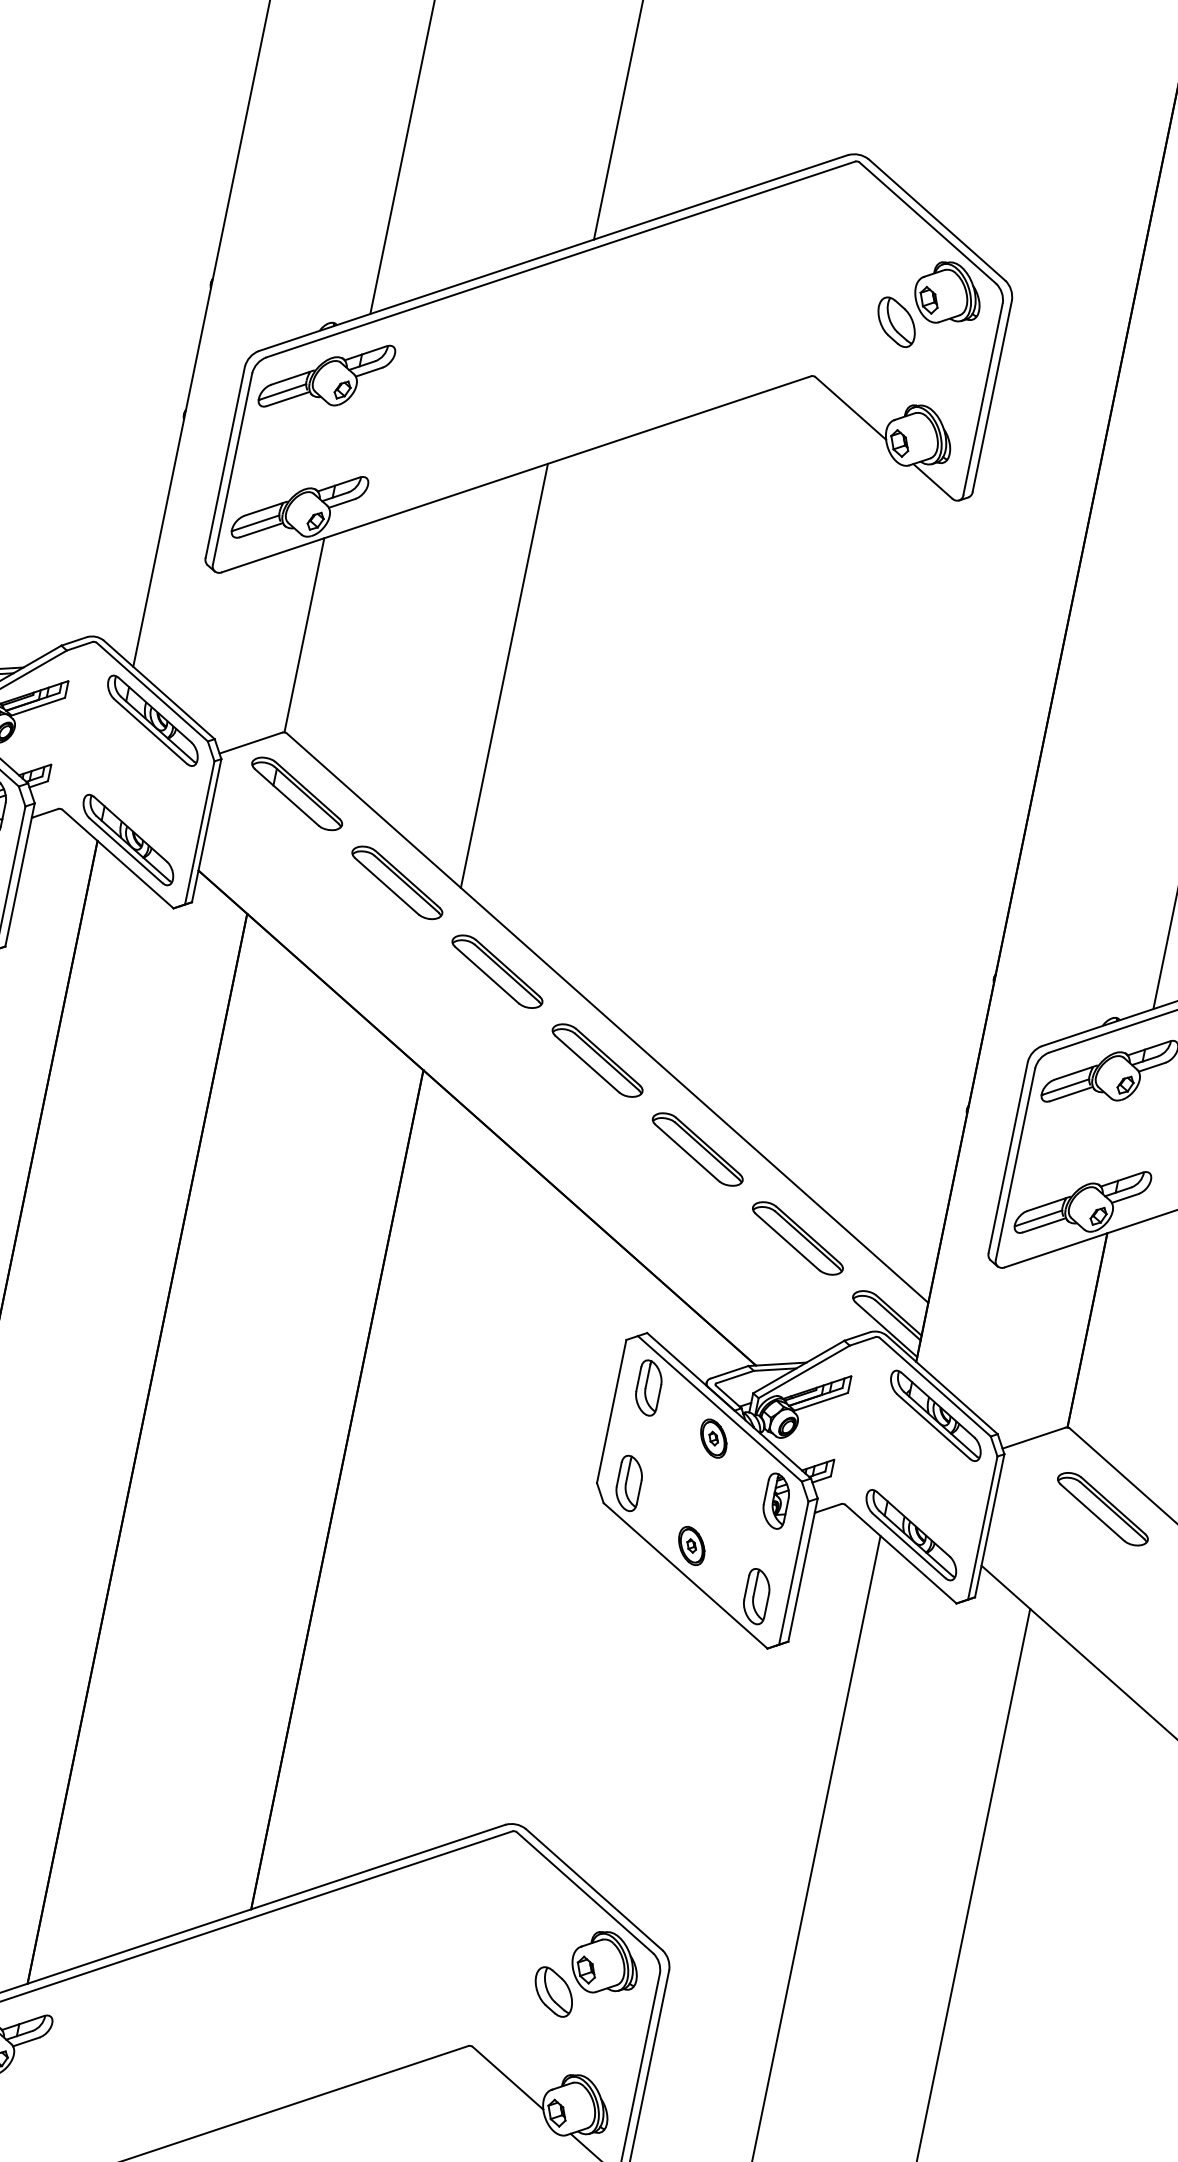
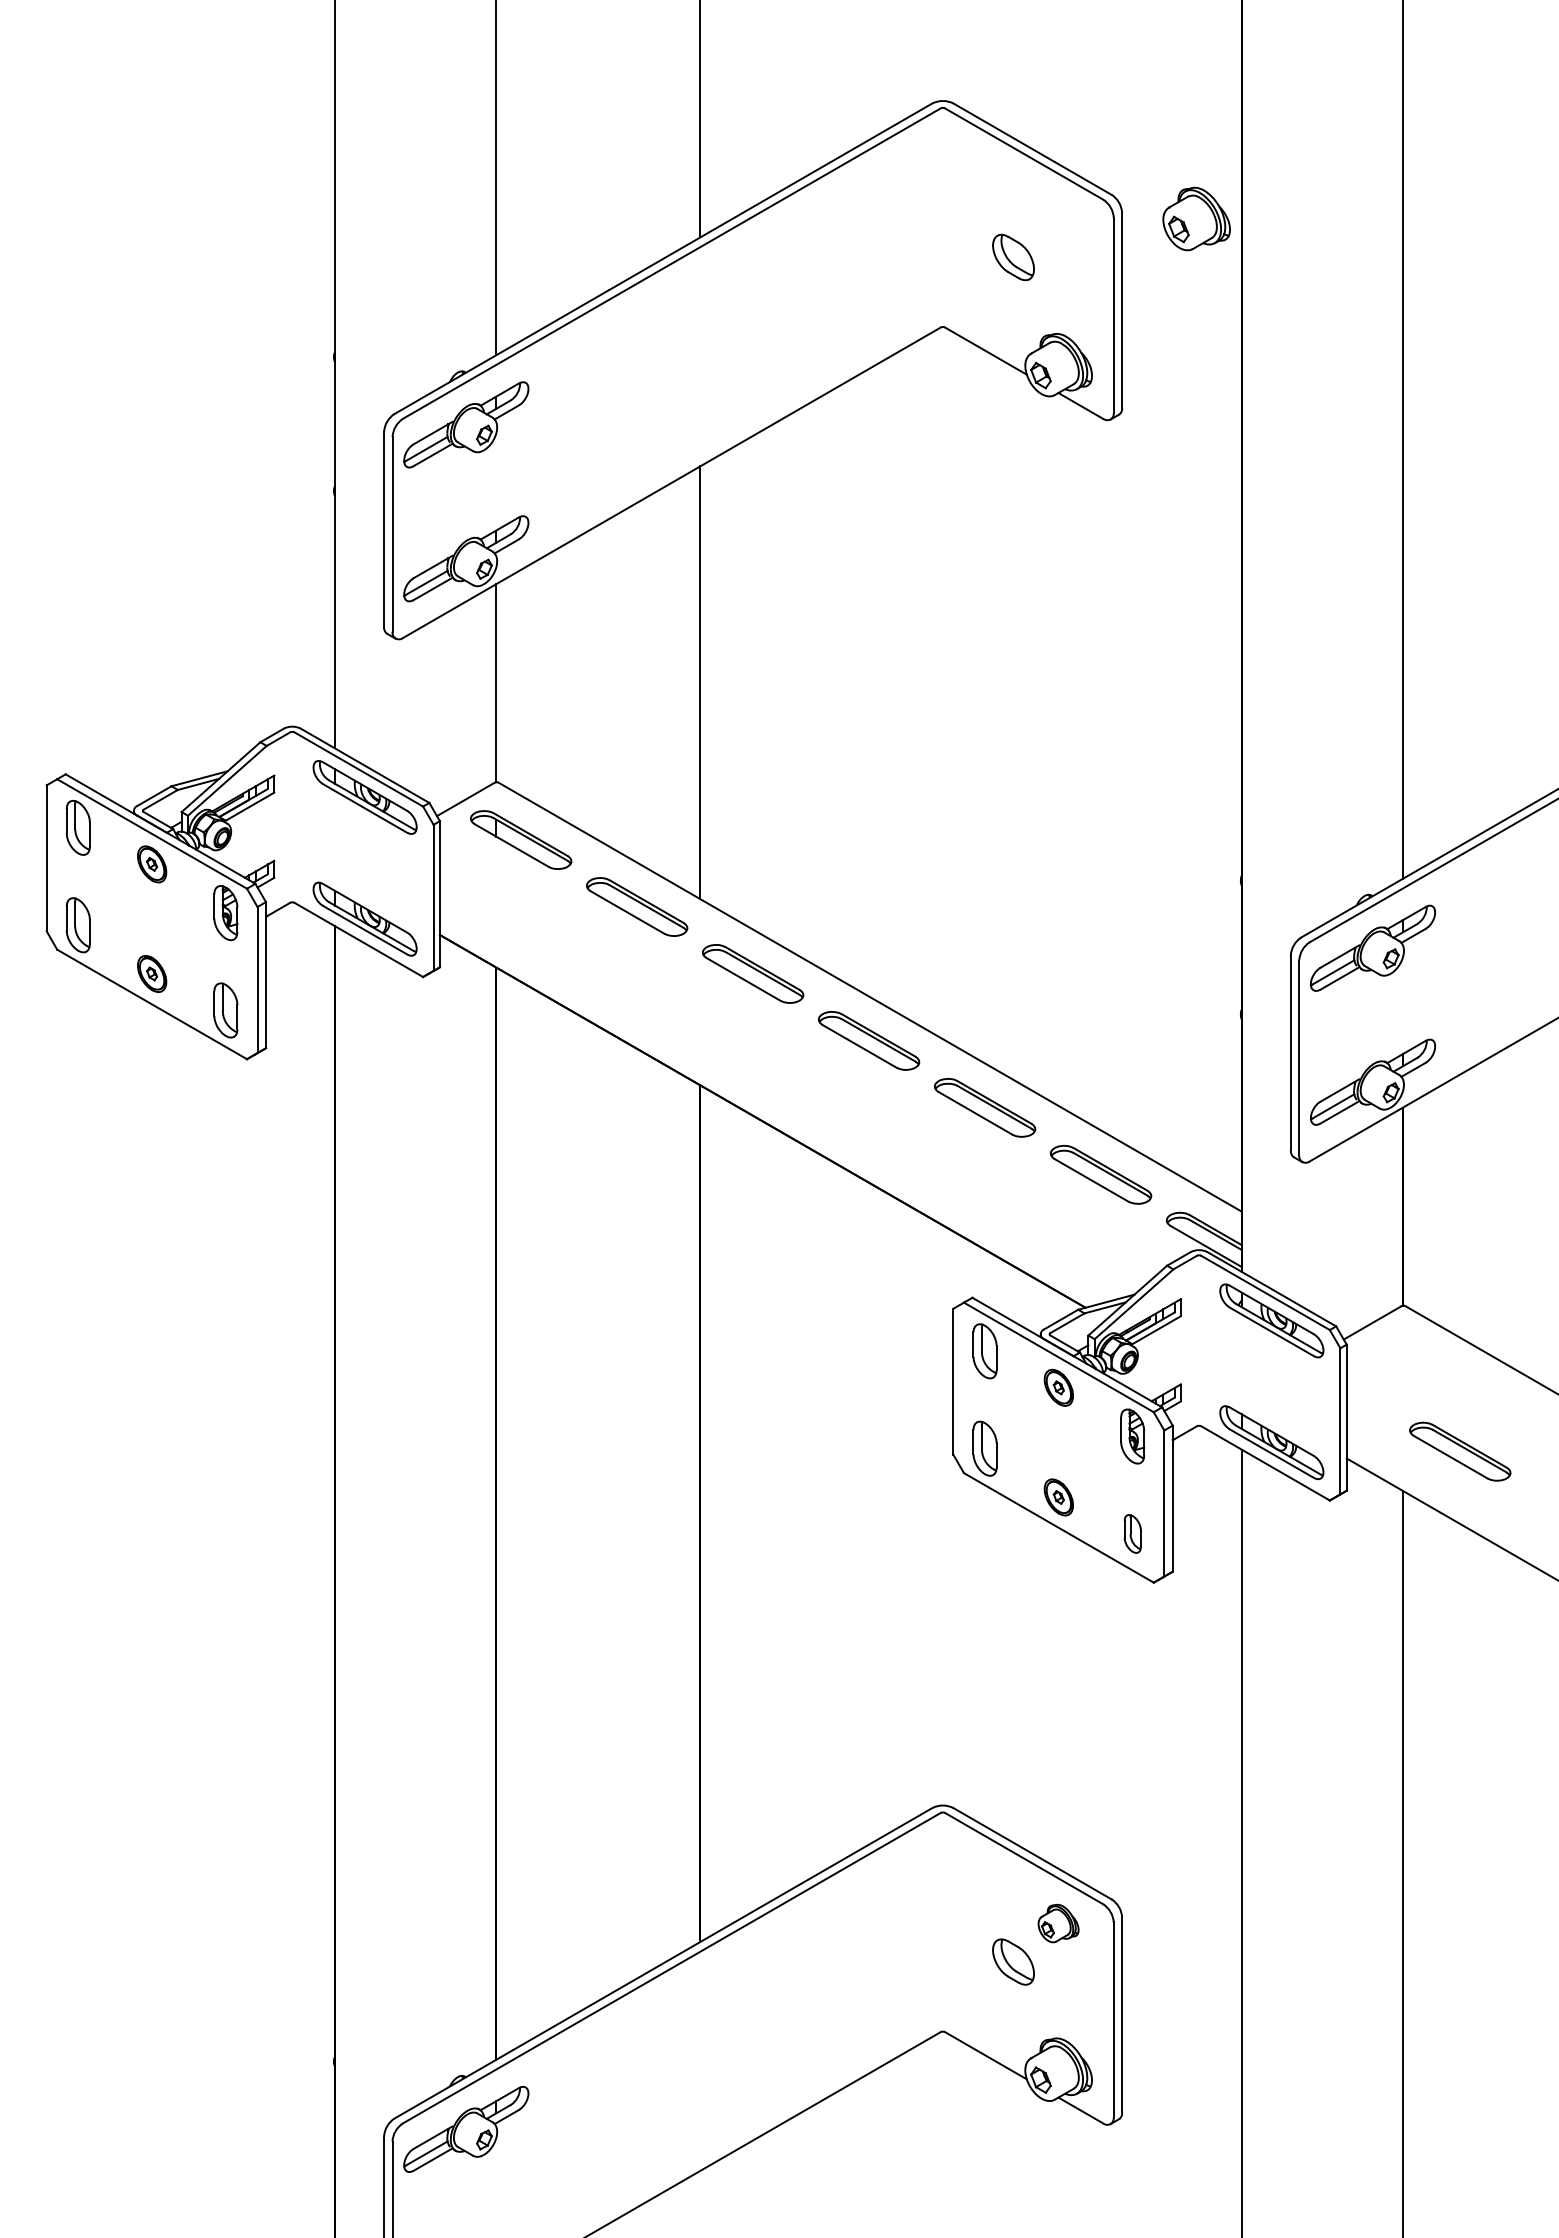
part: (948, 293) -> (1196, 218), moved
part: (1103, 1509) -> (1460, 1451), moved
part: (756, 1596) -> (1132, 1533), size x0.7
part: (605, 1963) -> (1058, 1923), size x0.6

